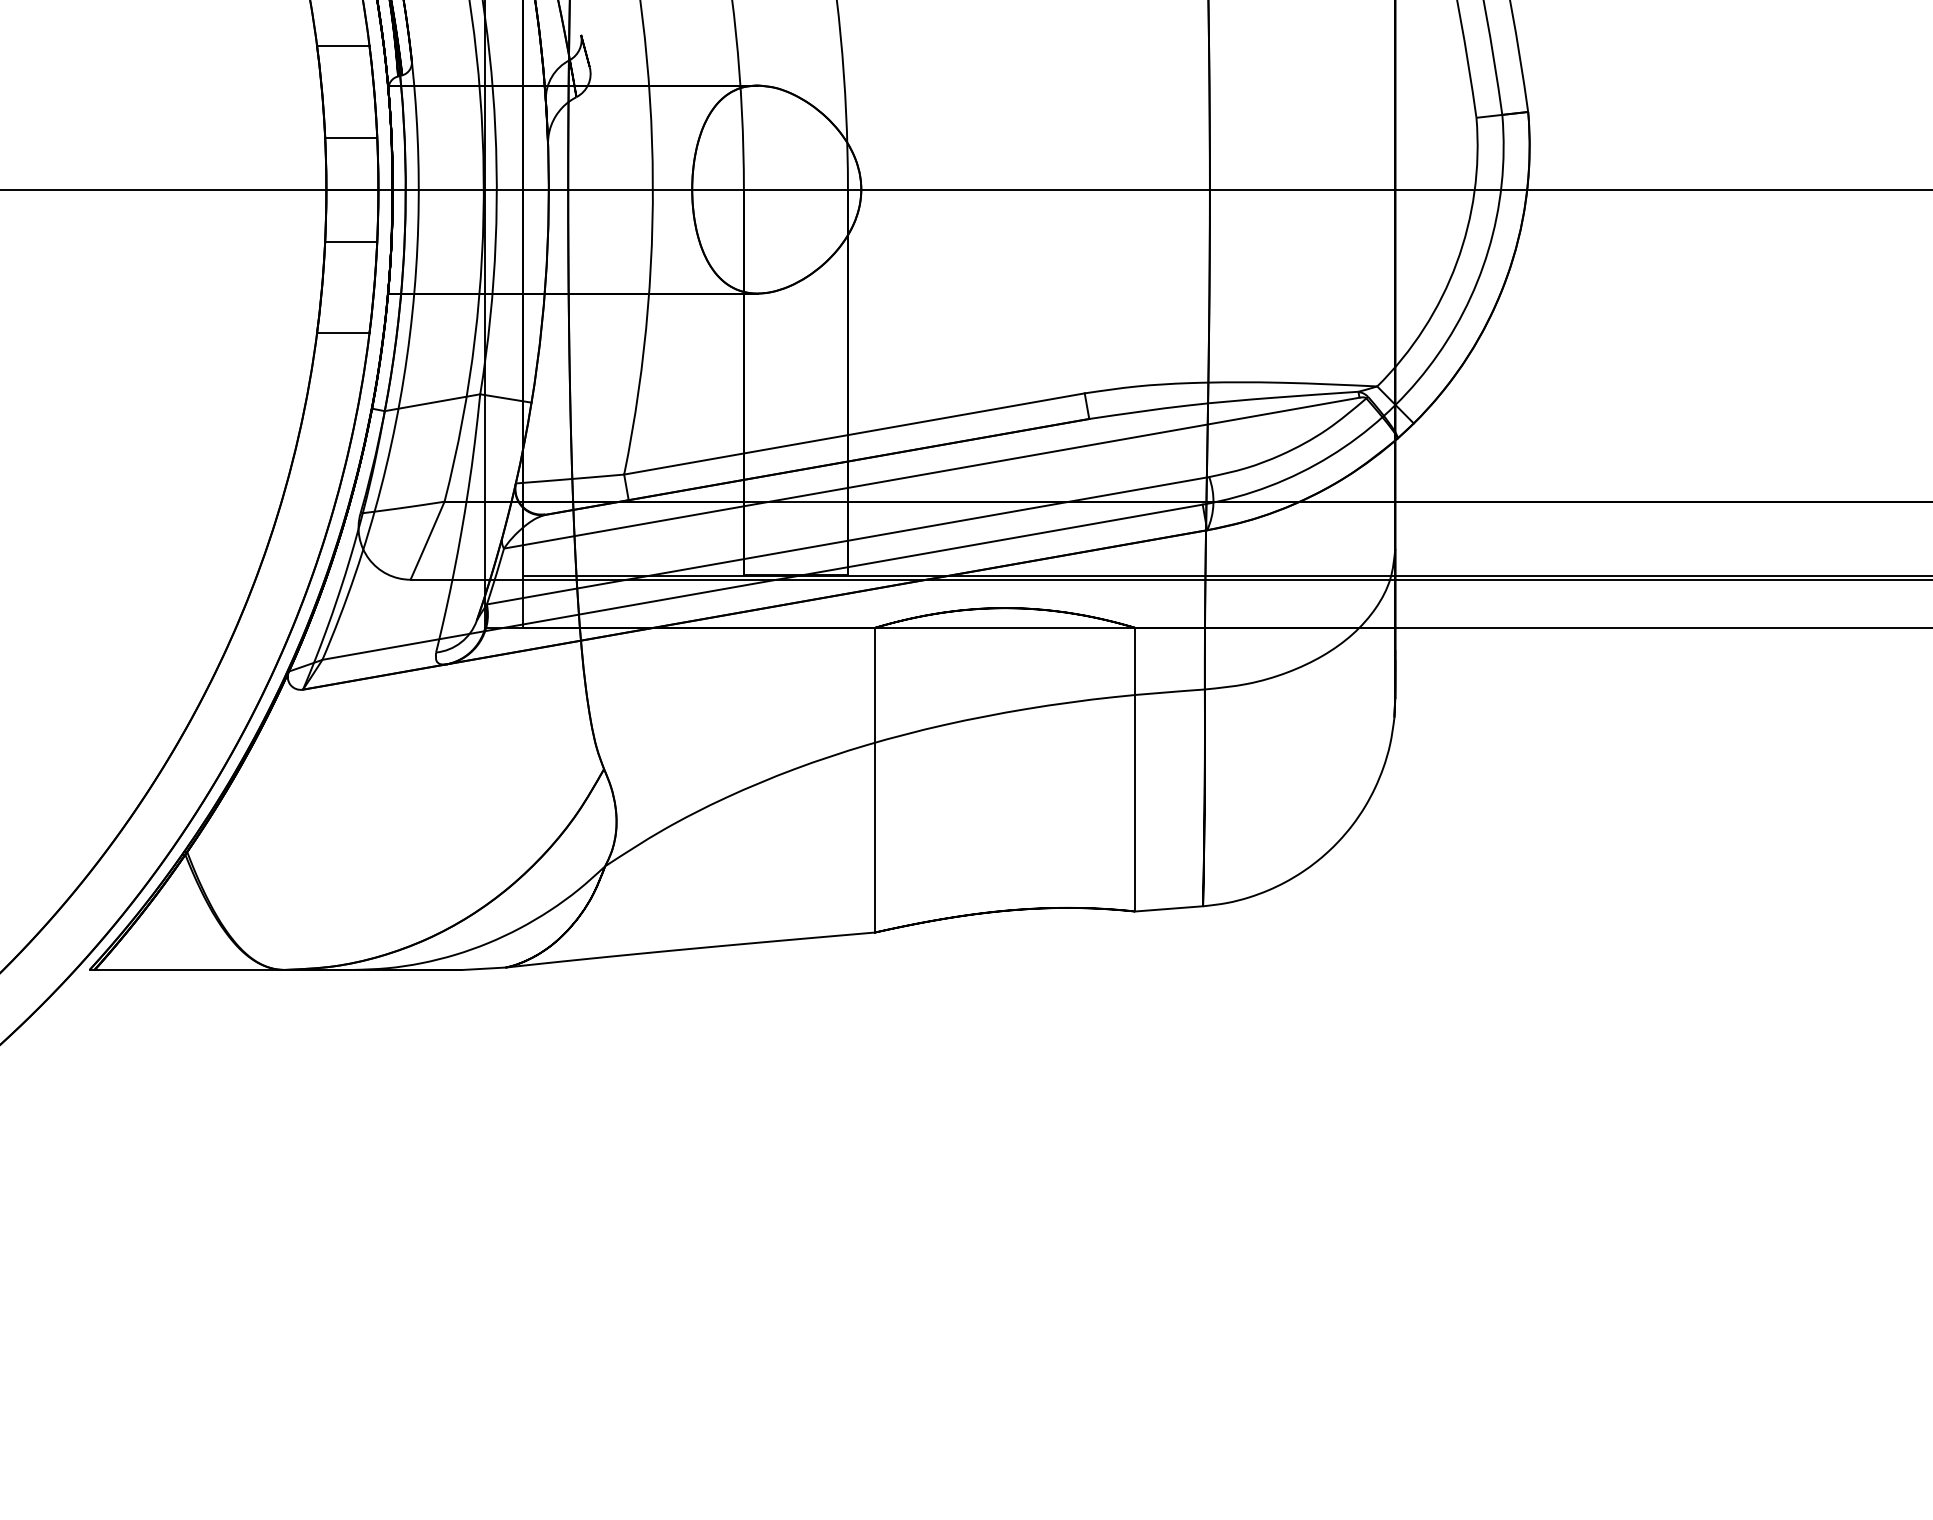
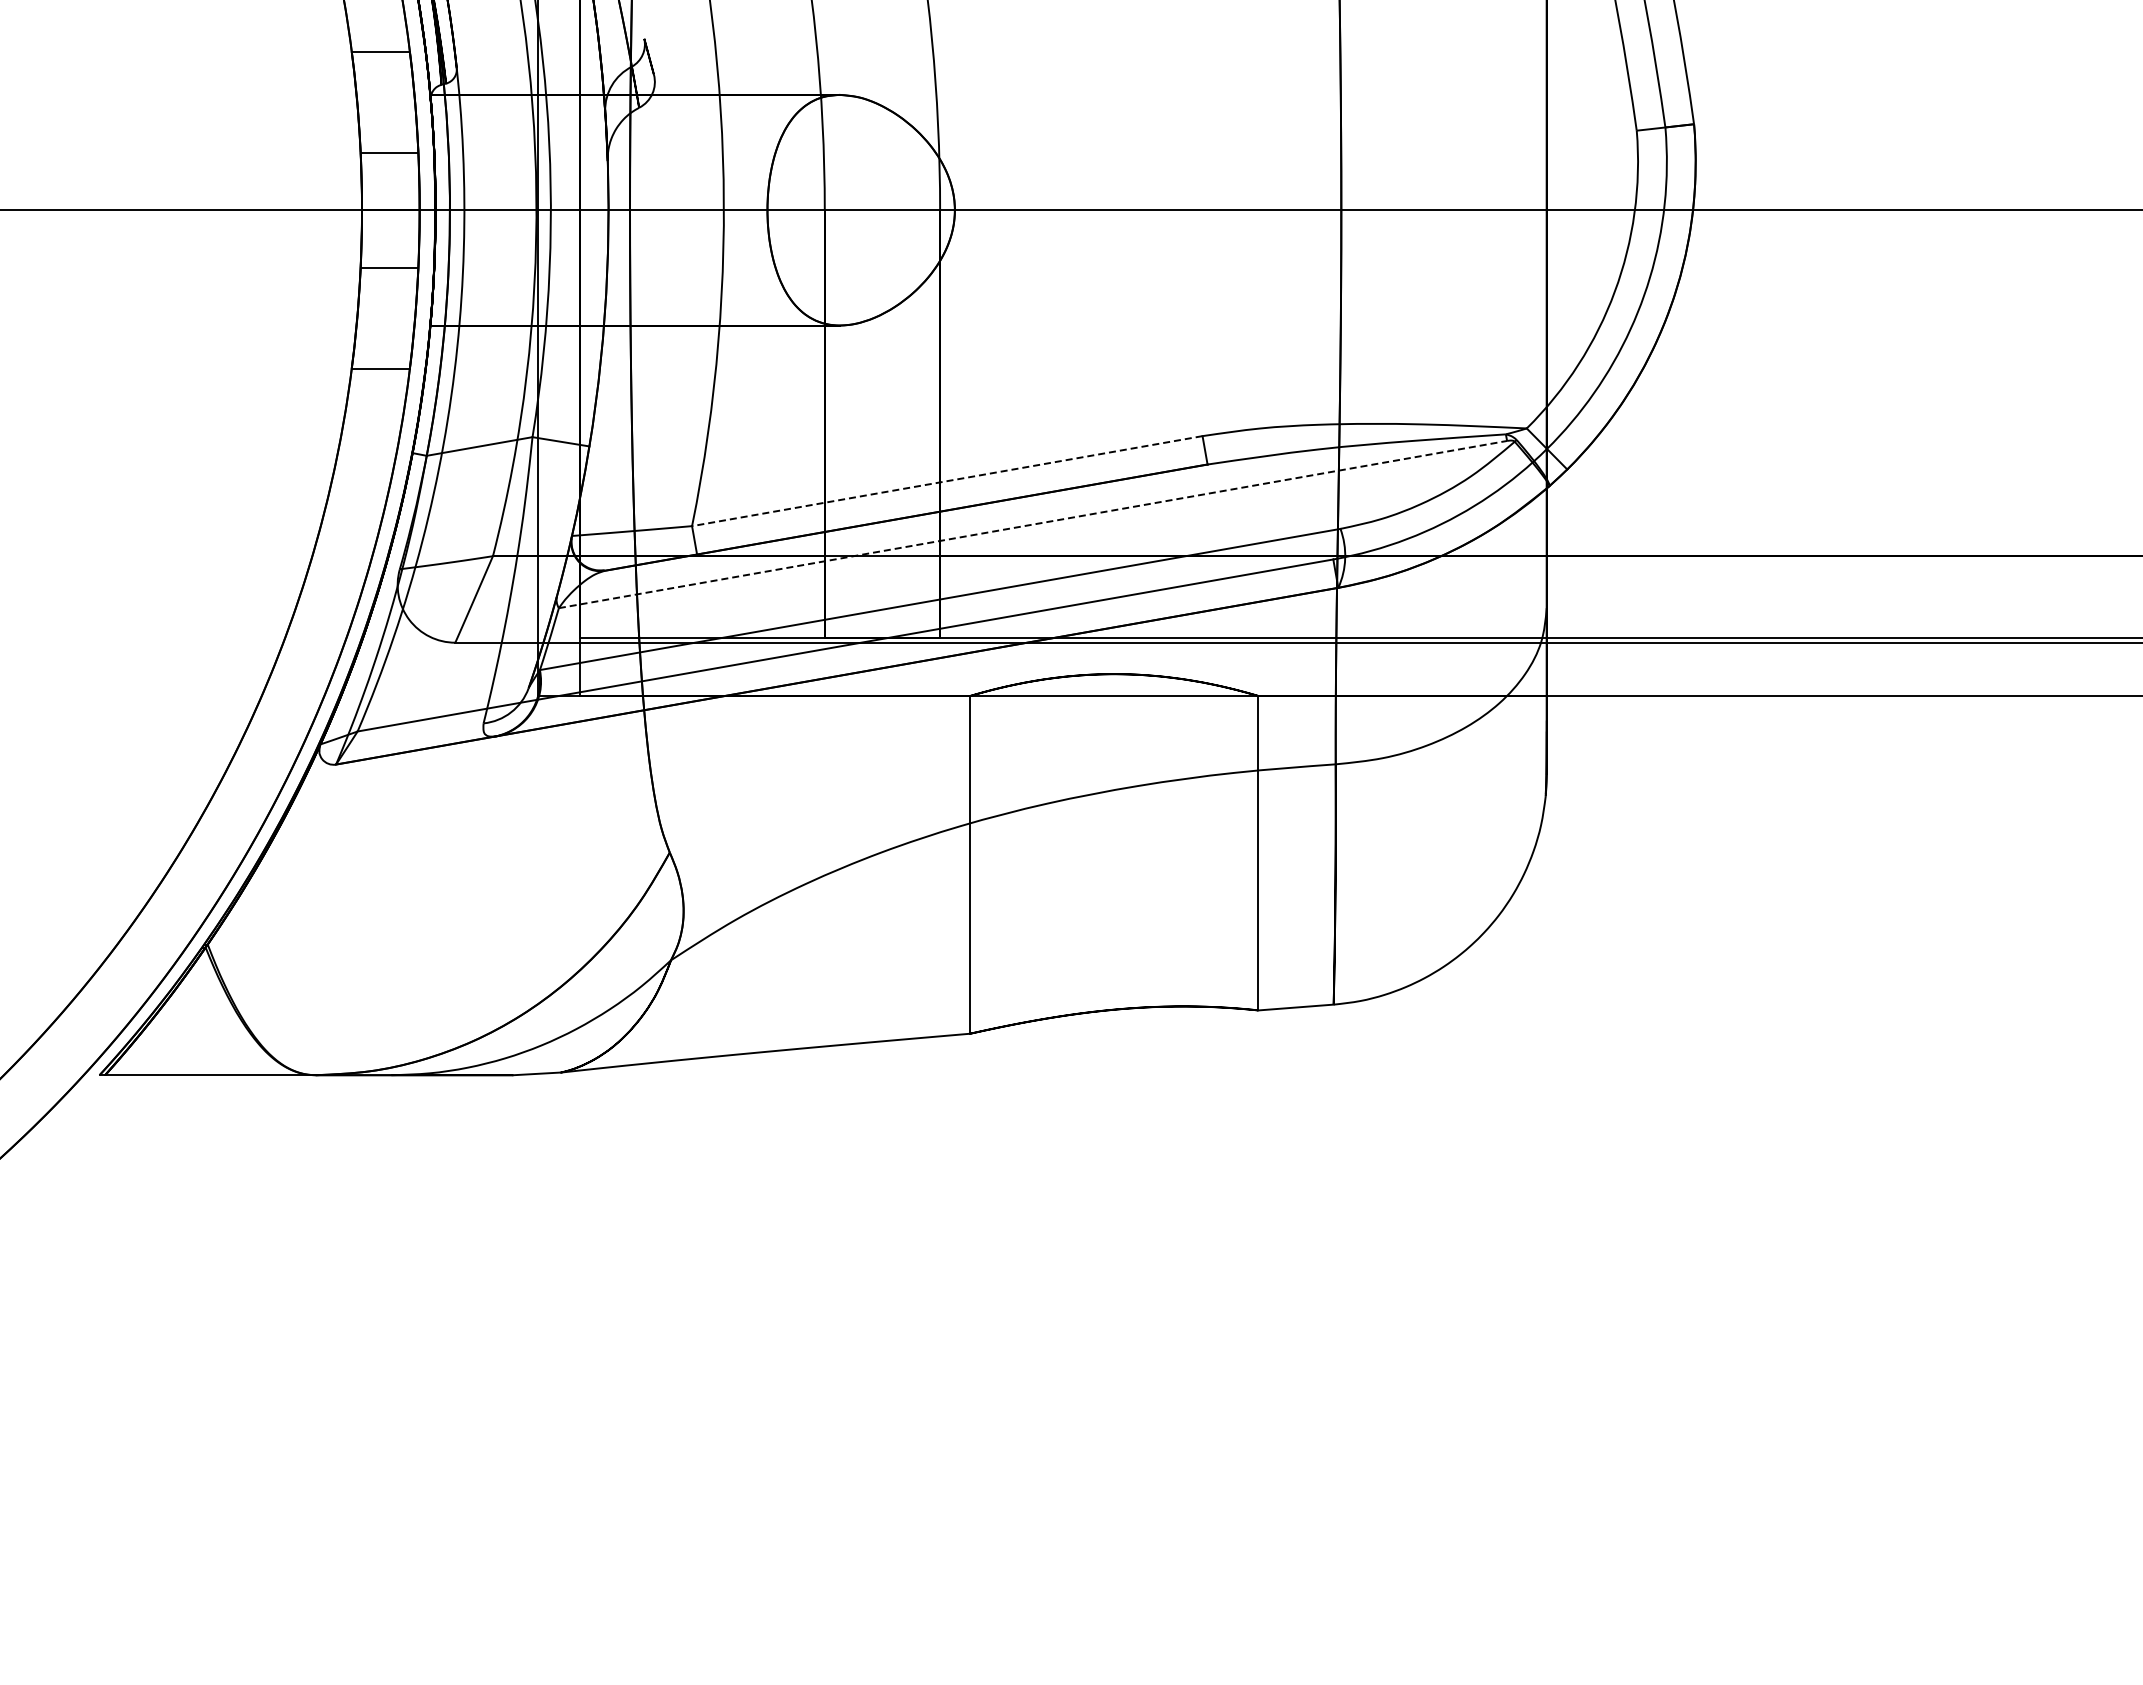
line: (853, 434) -> (946, 481), solid -> dashed
line: (932, 473) -> (1033, 524), solid -> dashed

